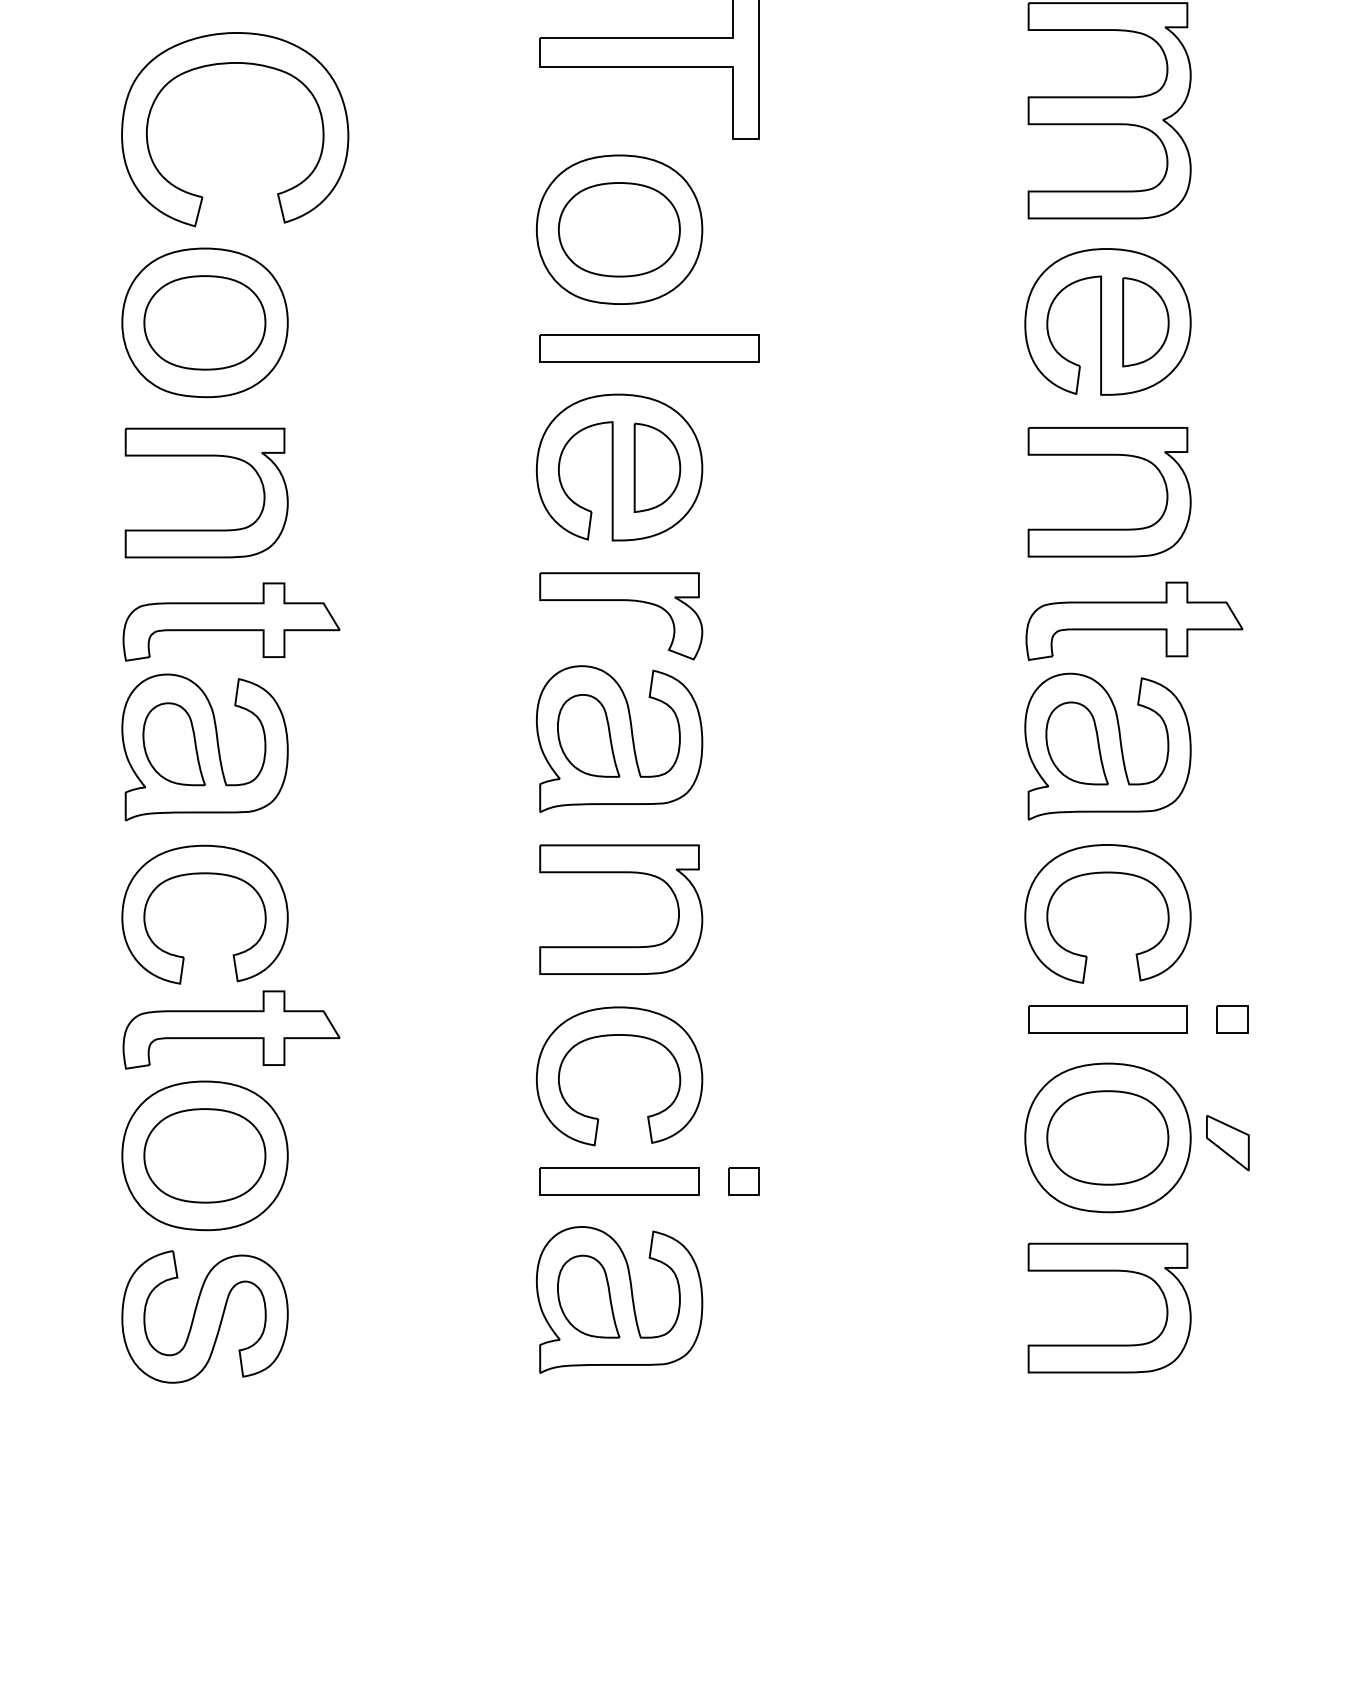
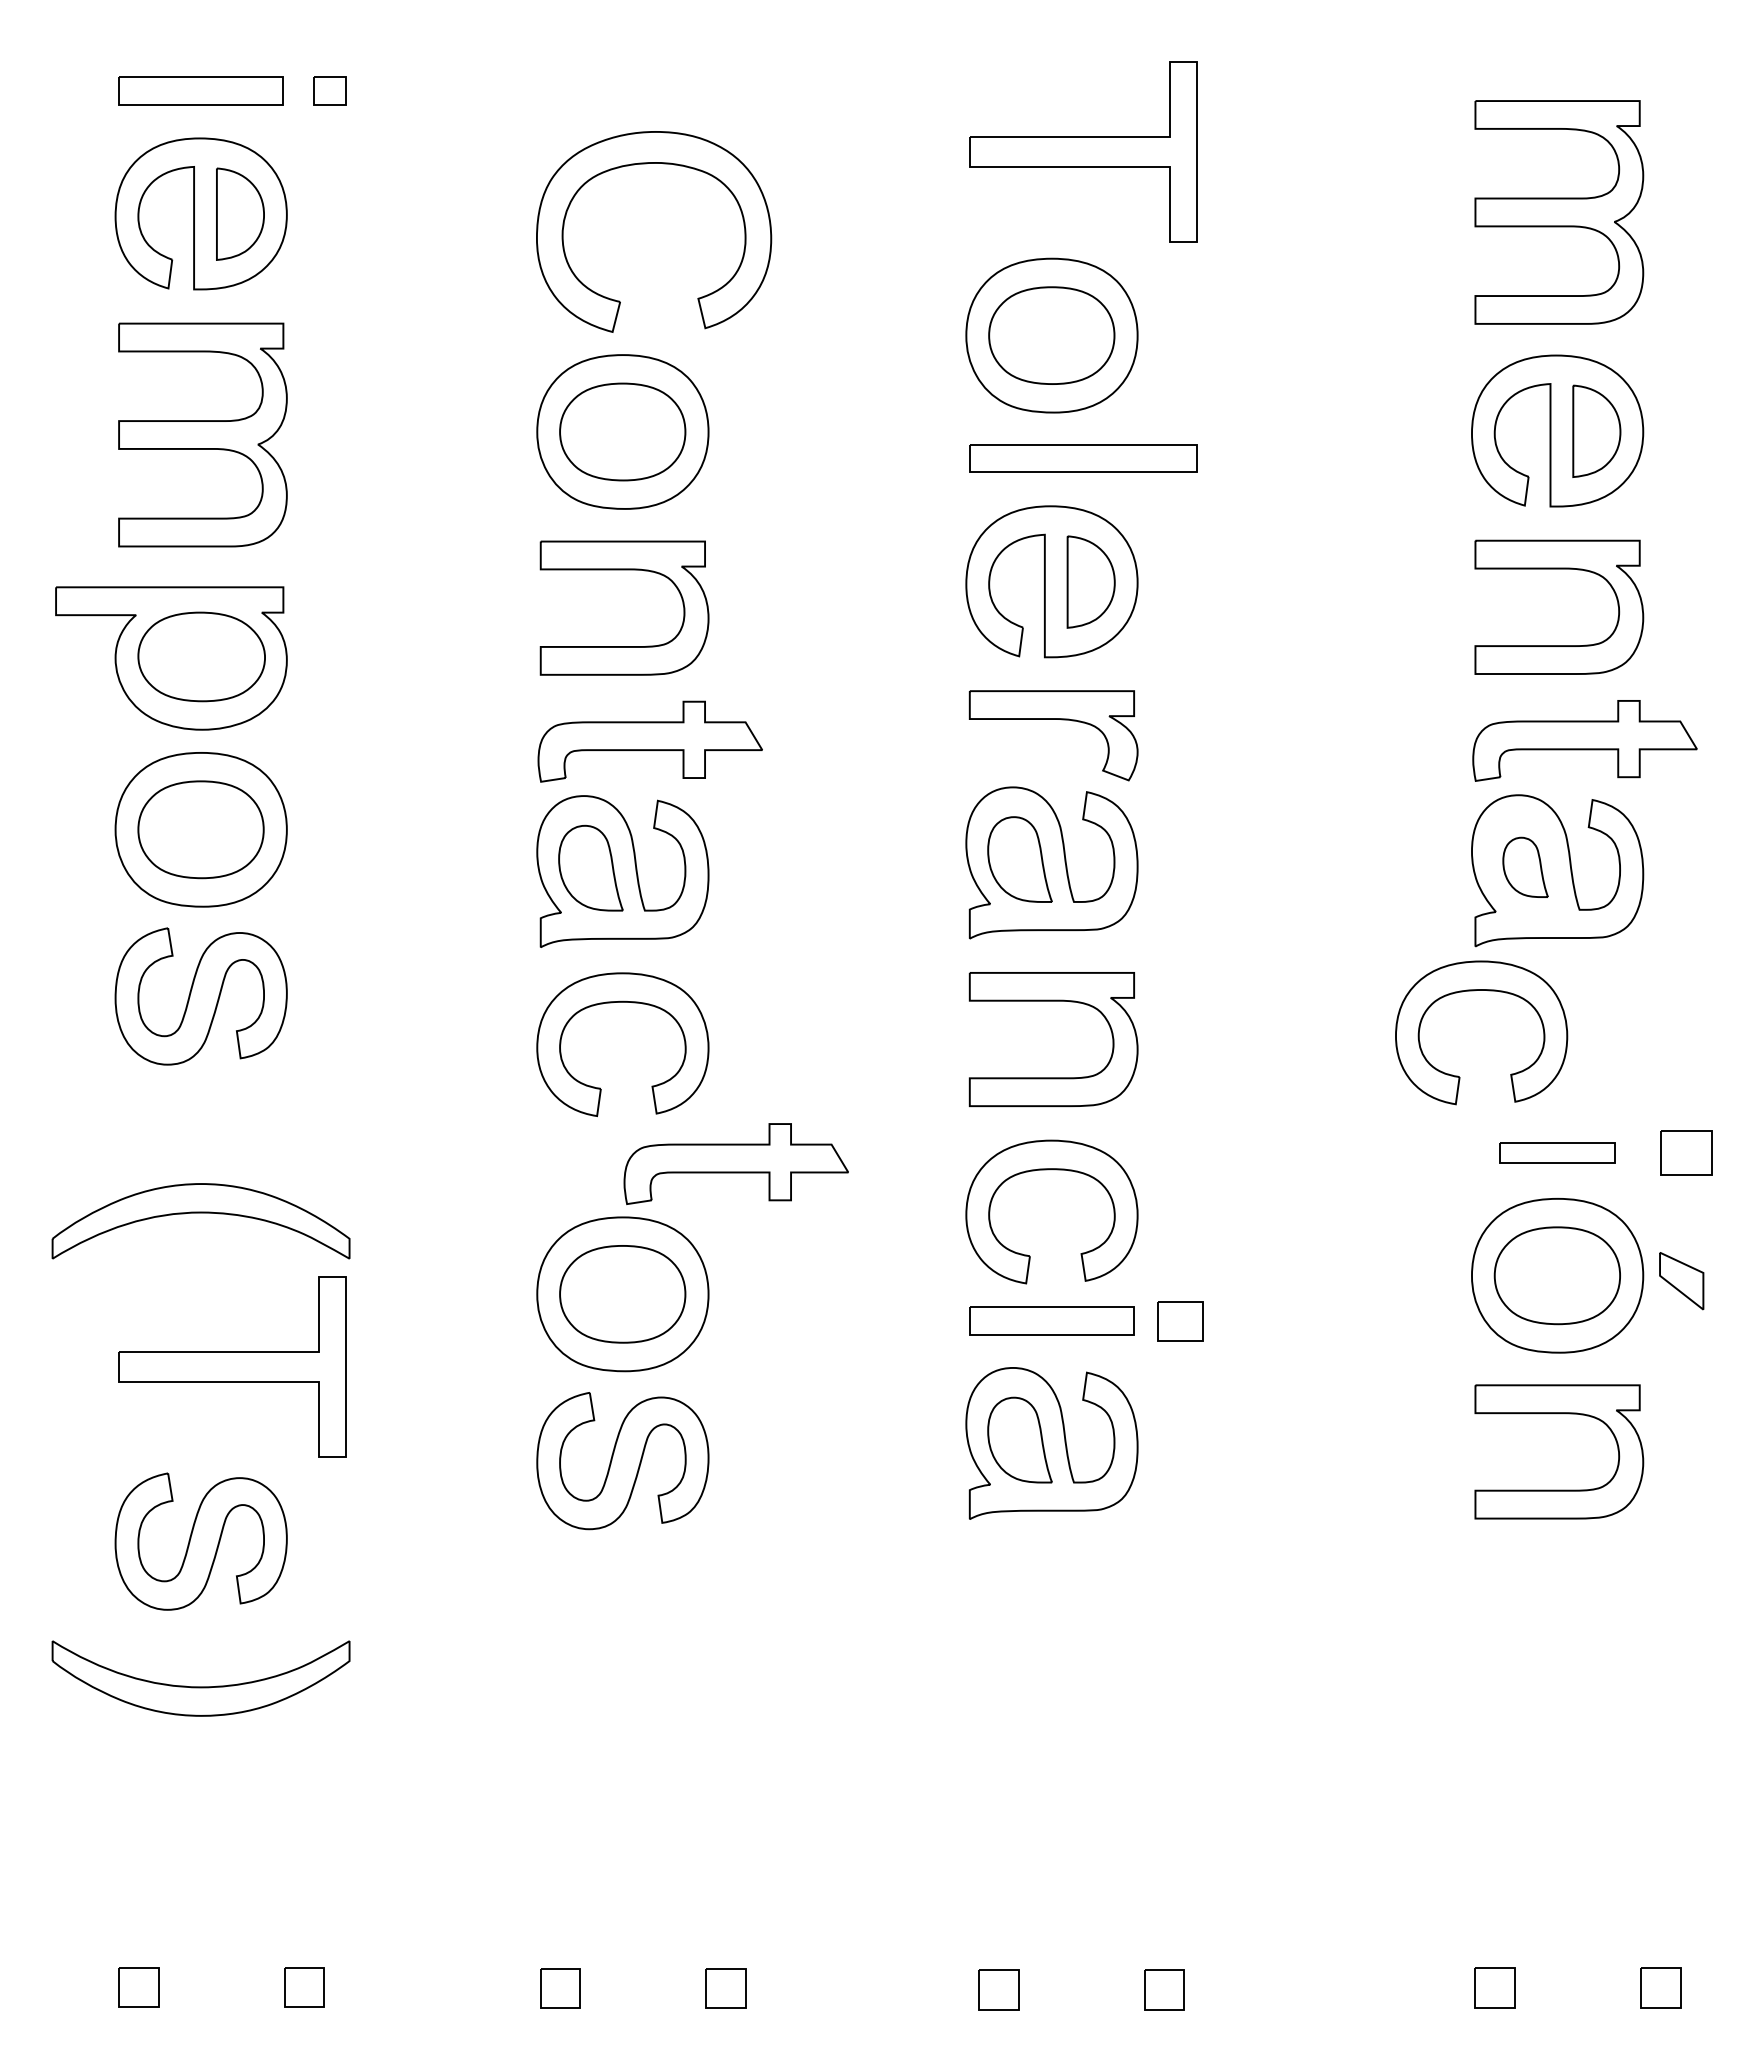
part: (1076, 743) -> (1525, 867), size x0.7
part: (1101, 873) -> (1474, 991), moved
part: (1107, 1018) -> (1557, 1152), size x0.7
part: (1231, 1018) -> (1685, 1152), size x1.6
part: (230, 1029) -> (735, 1163), moved
part: (743, 1181) -> (1180, 1320), size x1.4

